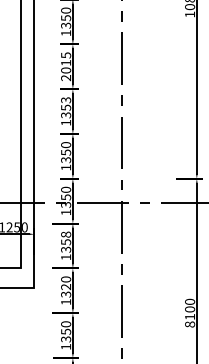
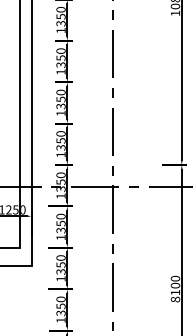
text: (65, 66) -> (60, 61), 2015 -> 1350
text: (65, 100) -> (60, 92), 1353 -> 1350
text: (66, 234) -> (61, 216), 1358 -> 1350
text: (65, 286) -> (60, 264), 1320 -> 1350

